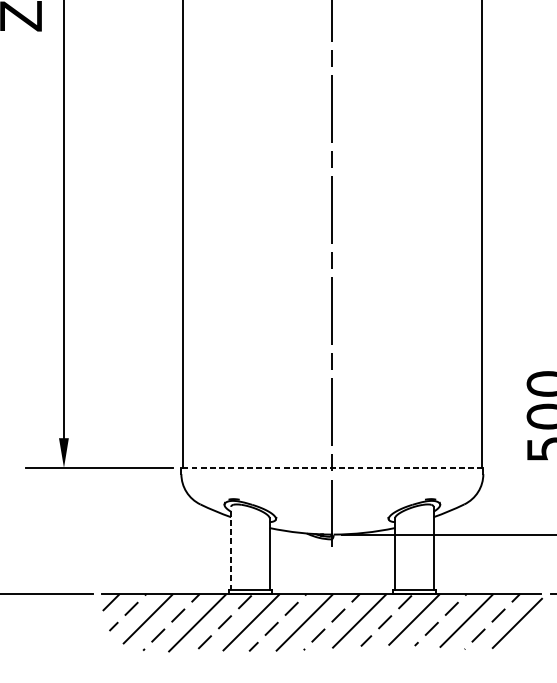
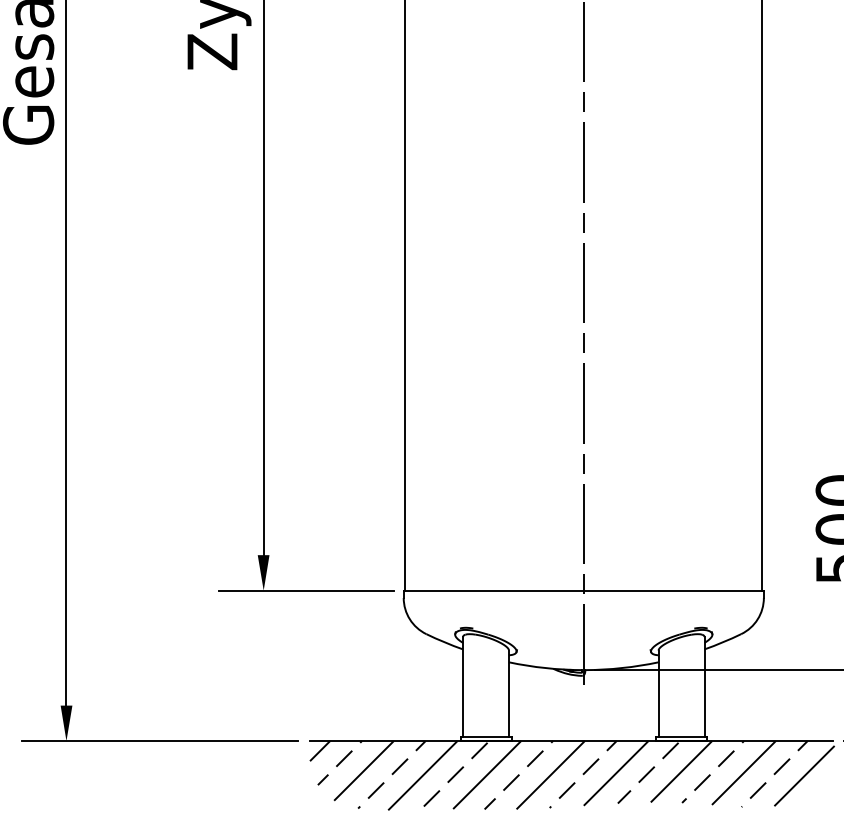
line: (332, 467) -> (583, 590), dashed -> solid
line: (231, 548) -> (463, 686), dashed -> solid

